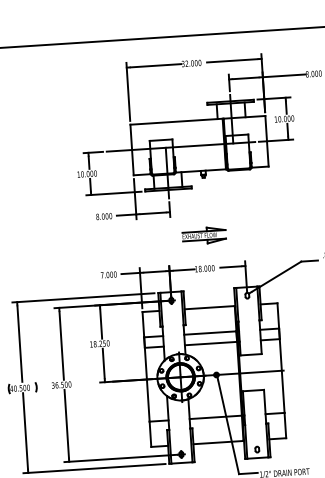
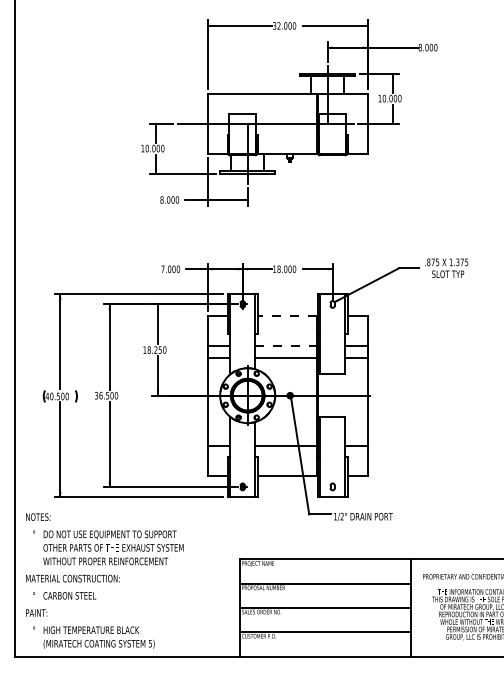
part: (204, 235) -> (286, 230), removed
line: (209, 307) -> (287, 315), solid -> dashed
line: (210, 332) -> (286, 345), solid -> dashed

